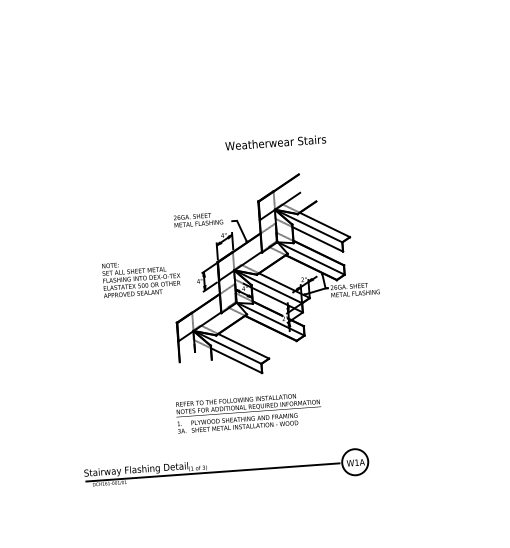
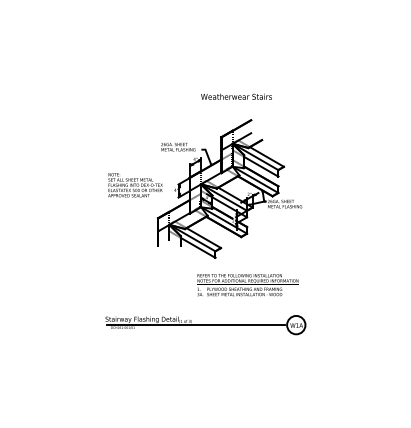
text: (248, 413) -> (247, 285), moved
part: (226, 471) -> (205, 325), moved

